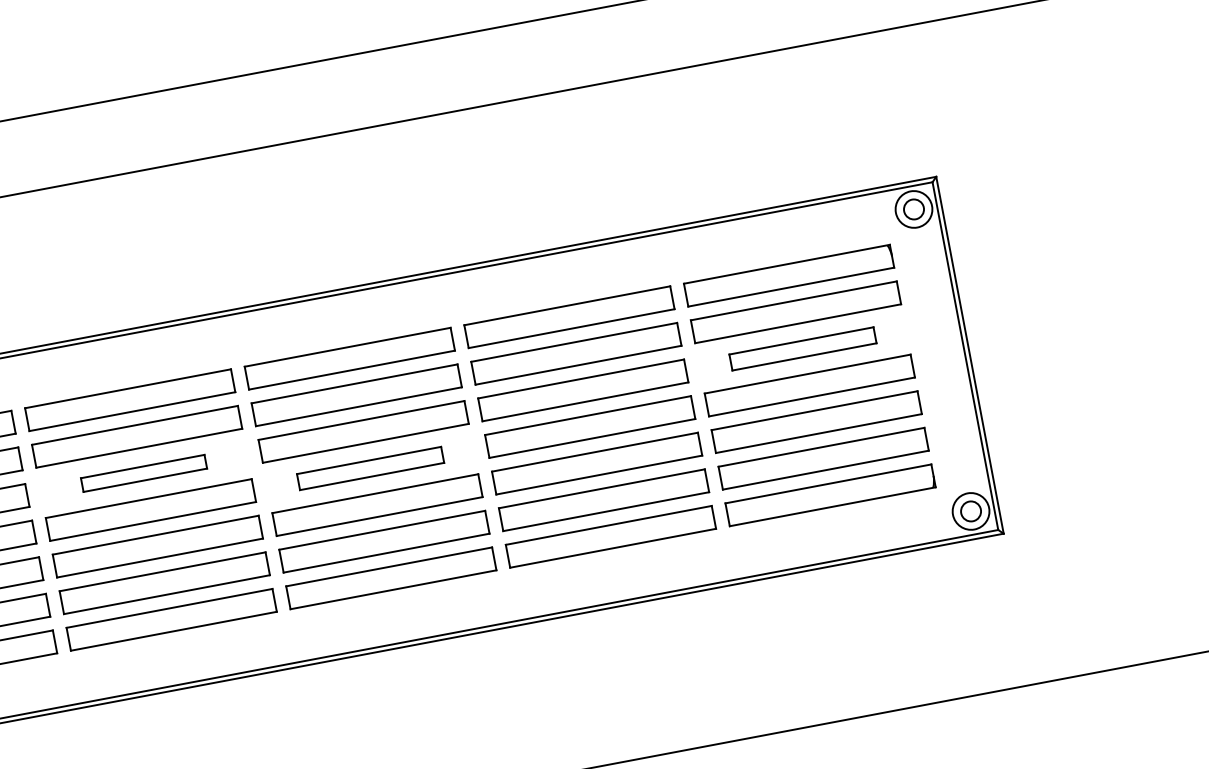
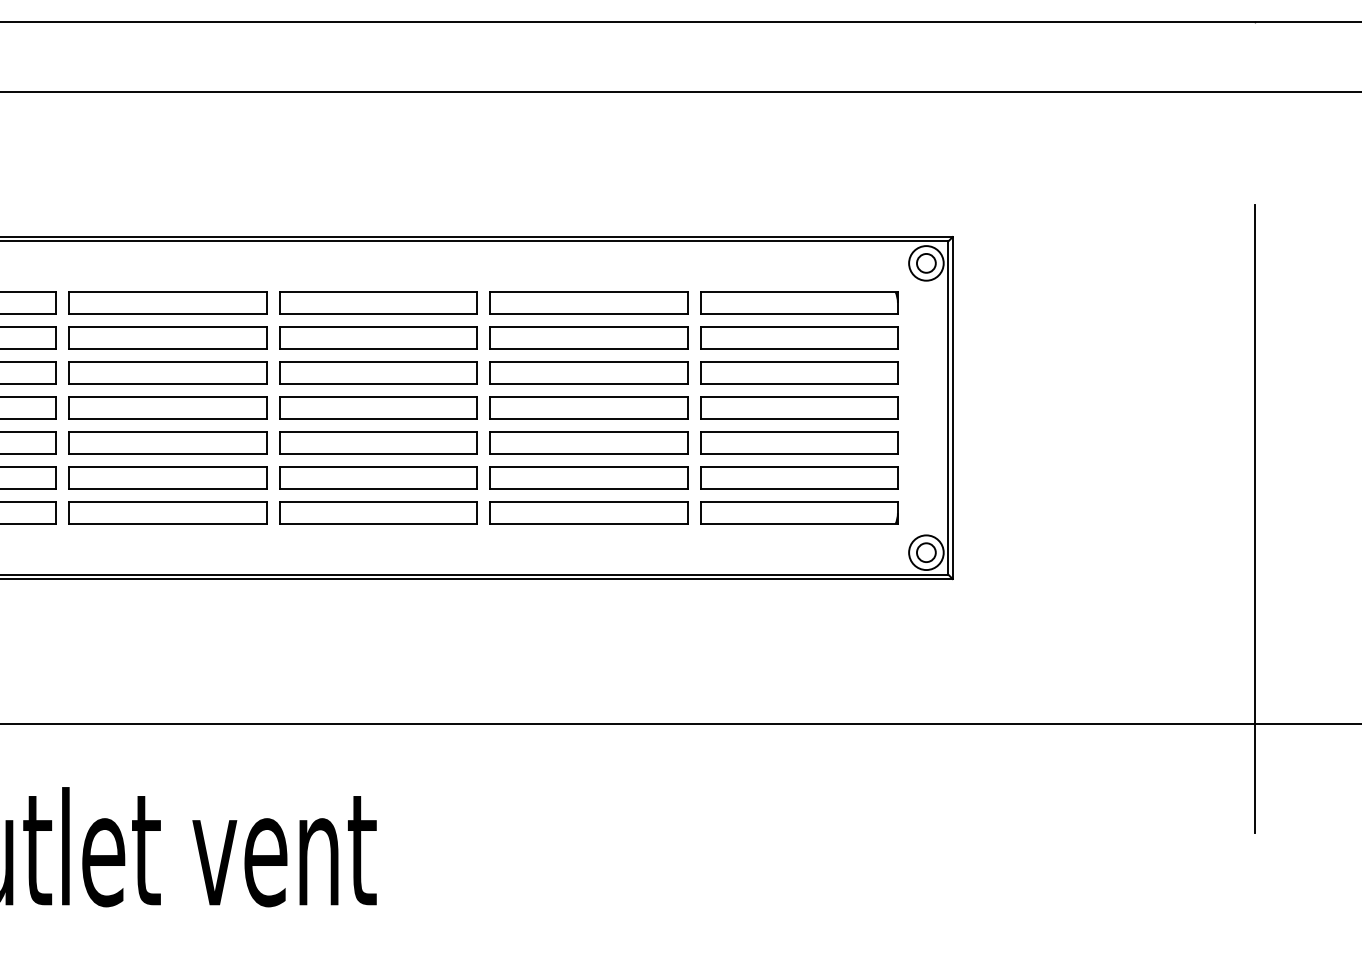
part: (803, 348) -> (799, 372), size x1.43
part: (370, 467) -> (378, 407), size x1.43
part: (143, 473) -> (167, 372), size x1.67

